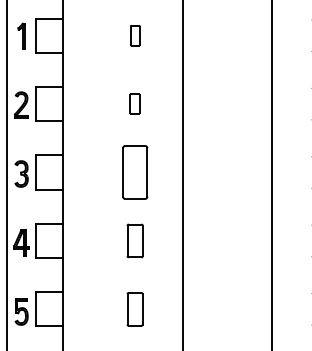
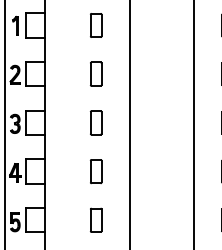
part: (135, 35) -> (96, 25), size x1.67
part: (134, 103) -> (95, 73), size x1.67
part: (134, 171) -> (95, 122), size x0.62

